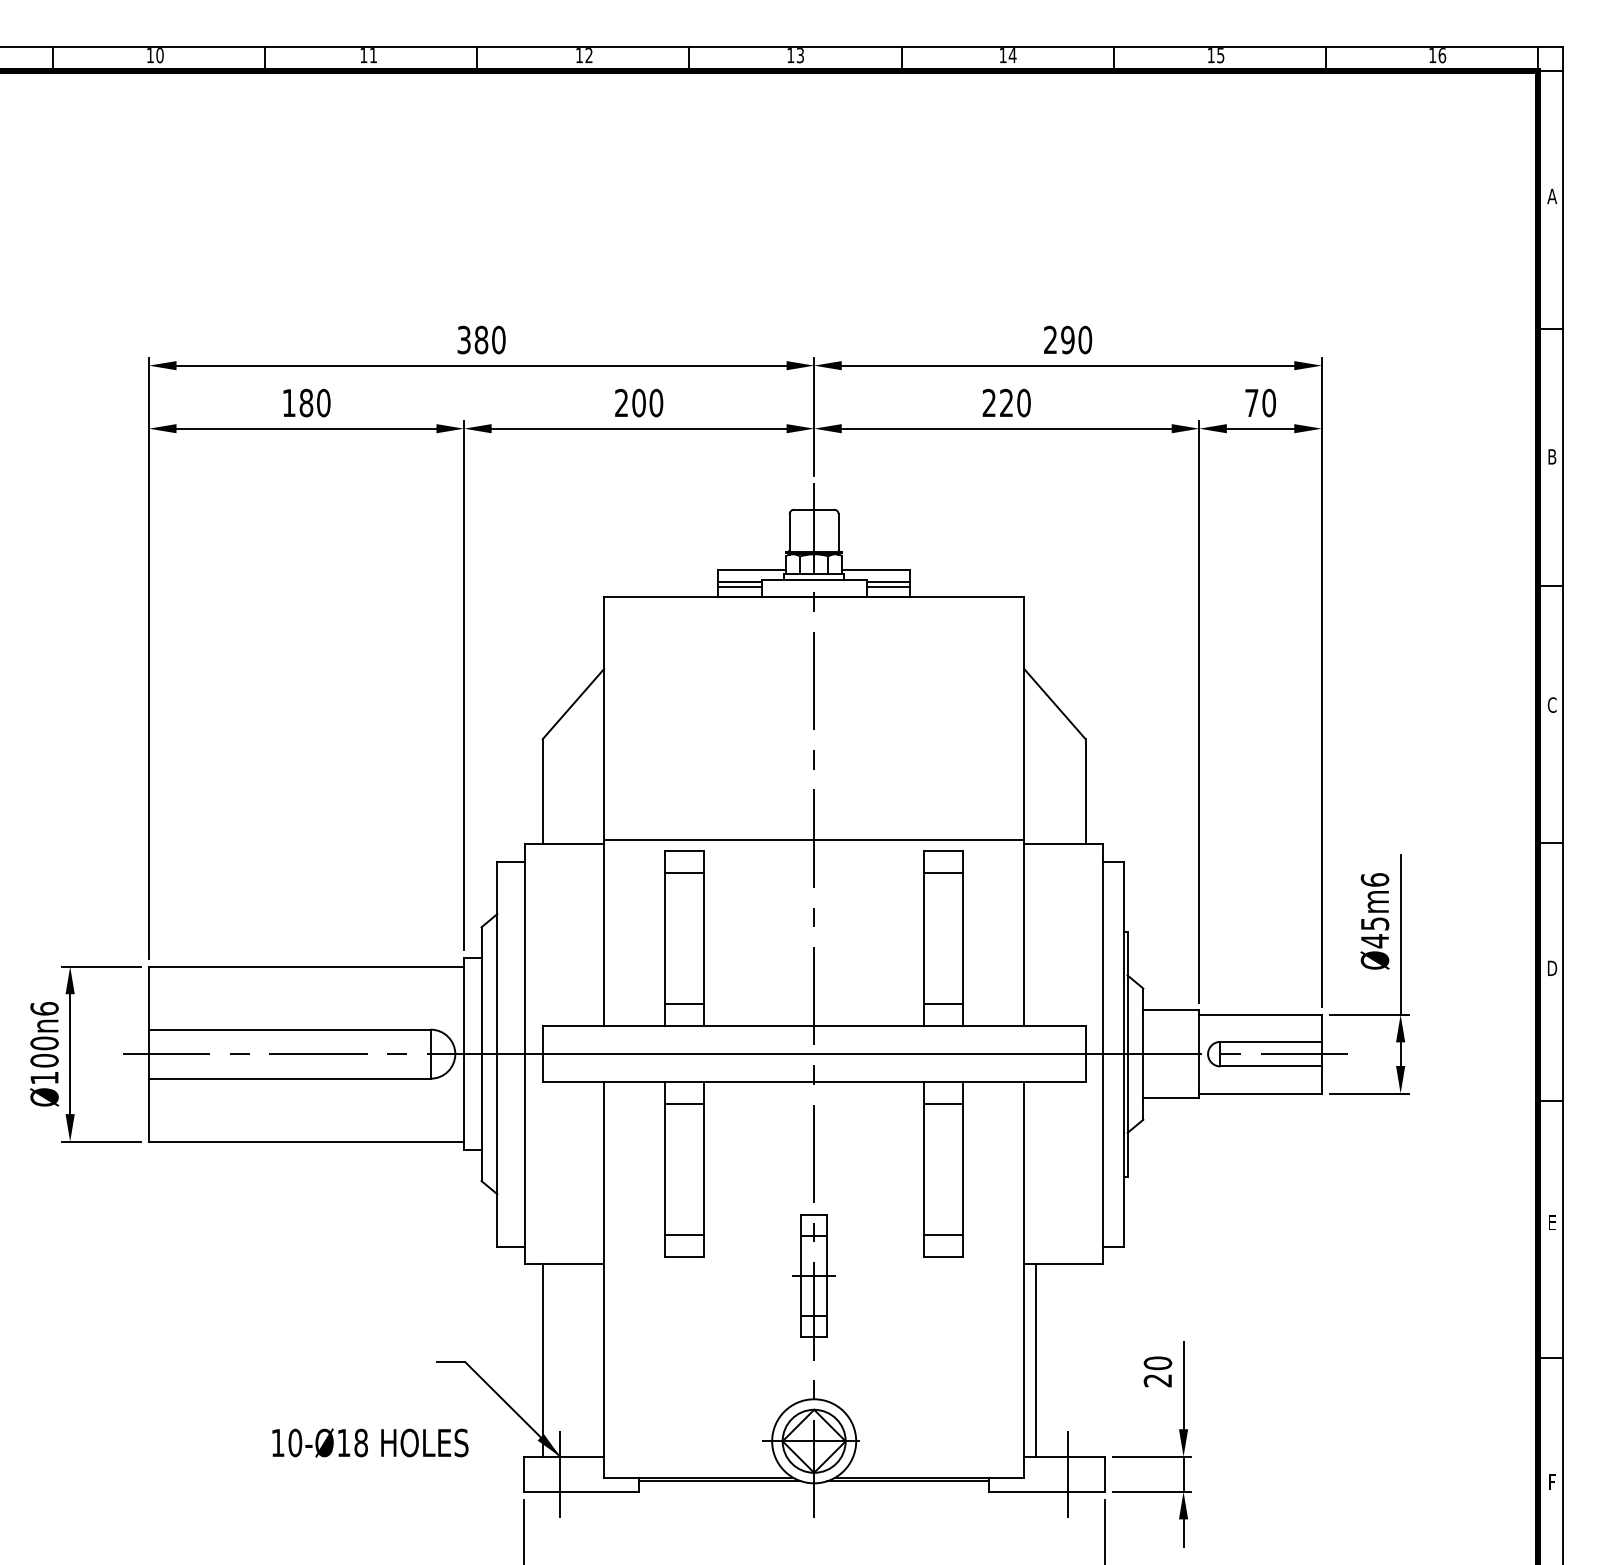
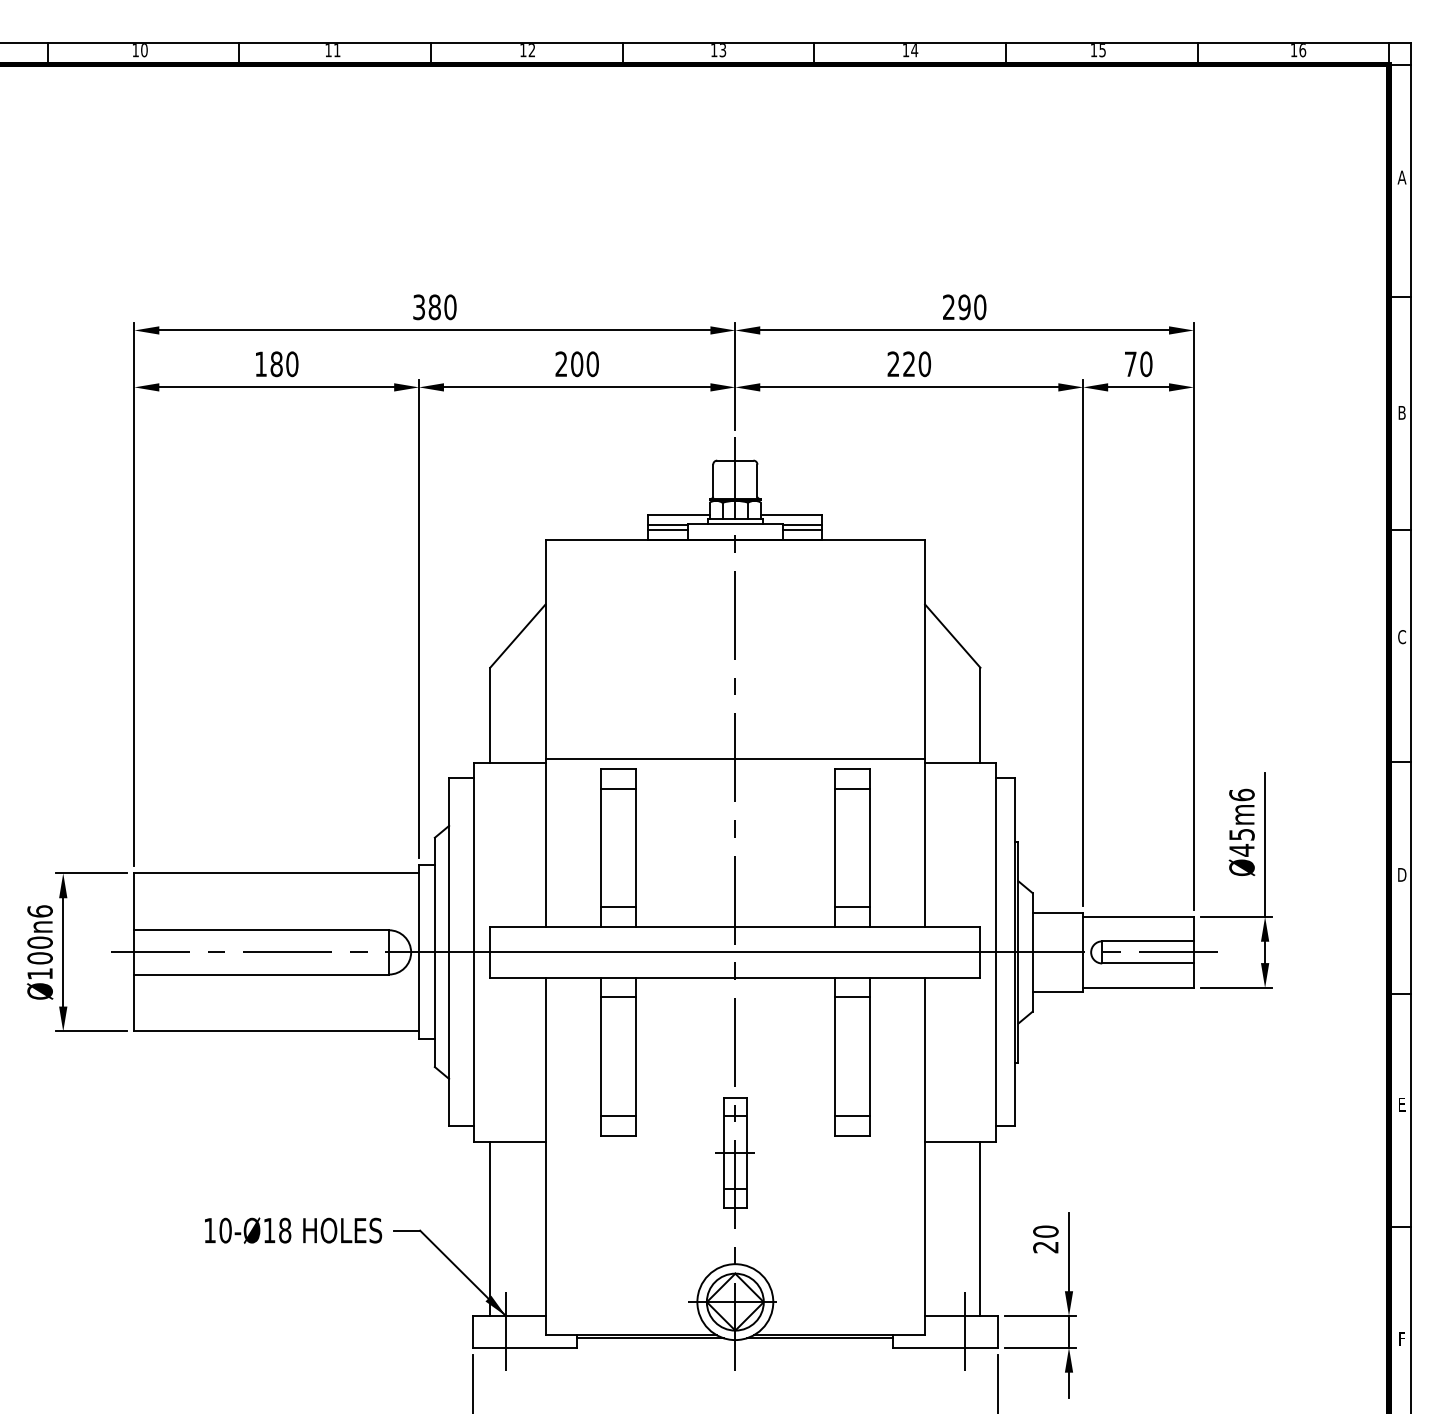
line: (1035, 1360) -> (980, 1229), moved
text: (370, 1442) -> (293, 1230), moved

